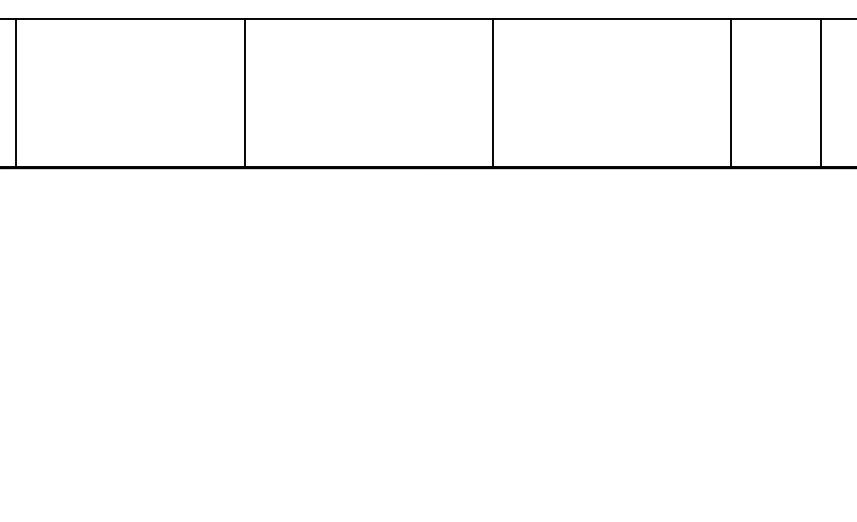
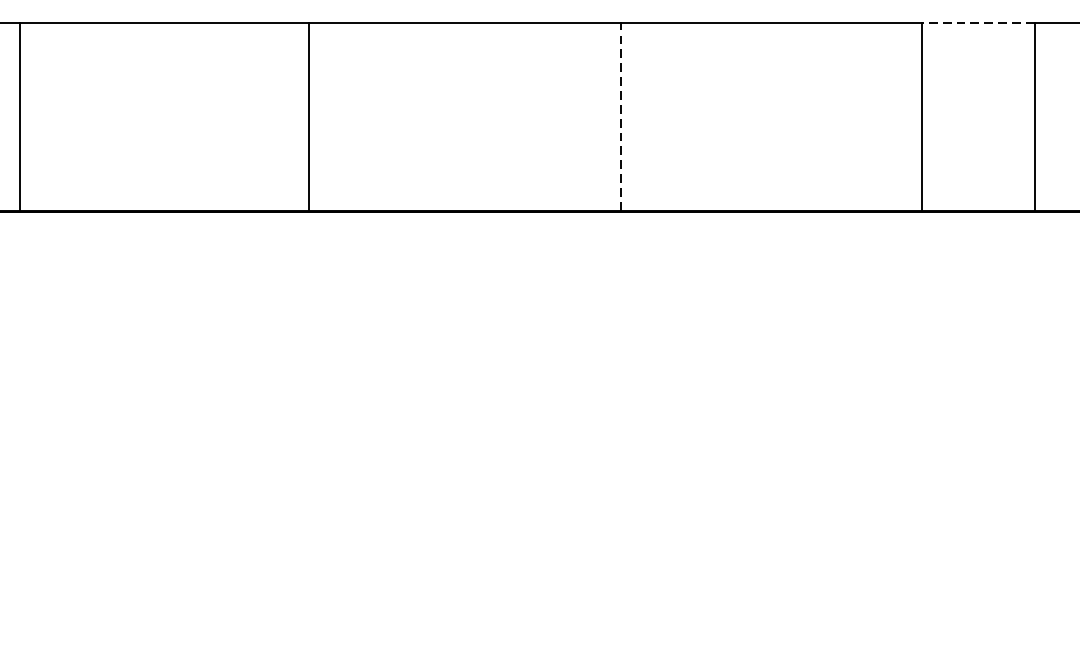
line: (776, 18) -> (978, 23), solid -> dashed
line: (492, 92) -> (620, 116), solid -> dashed

